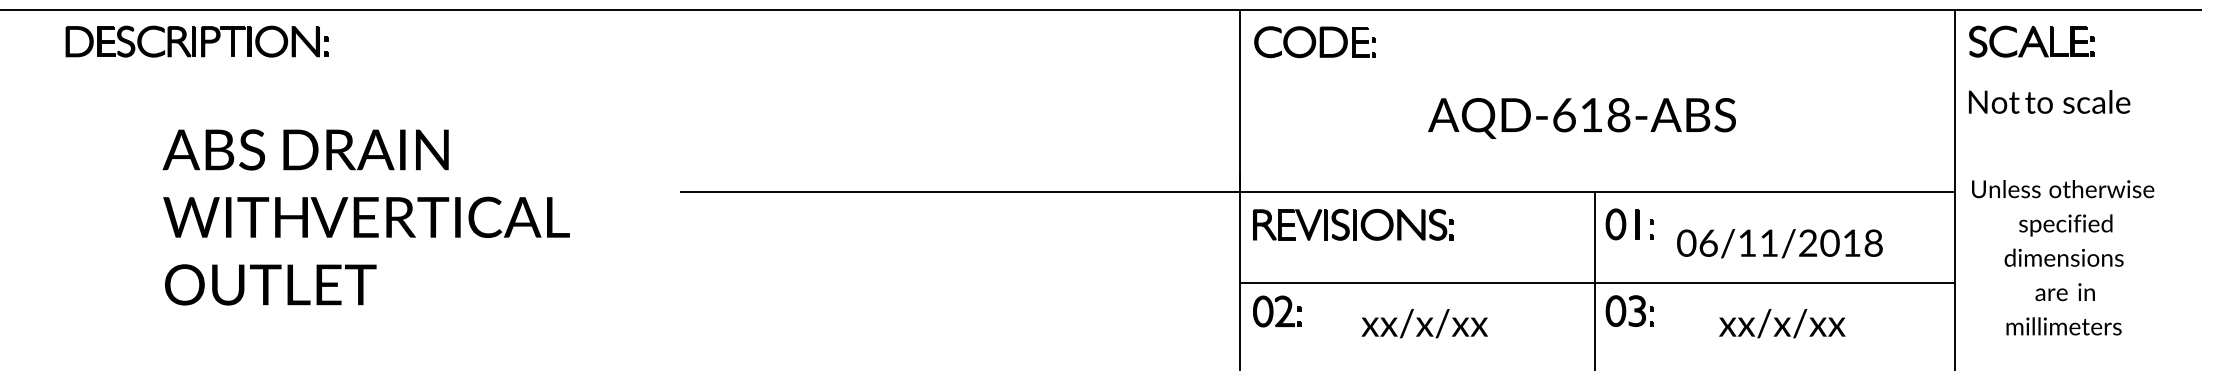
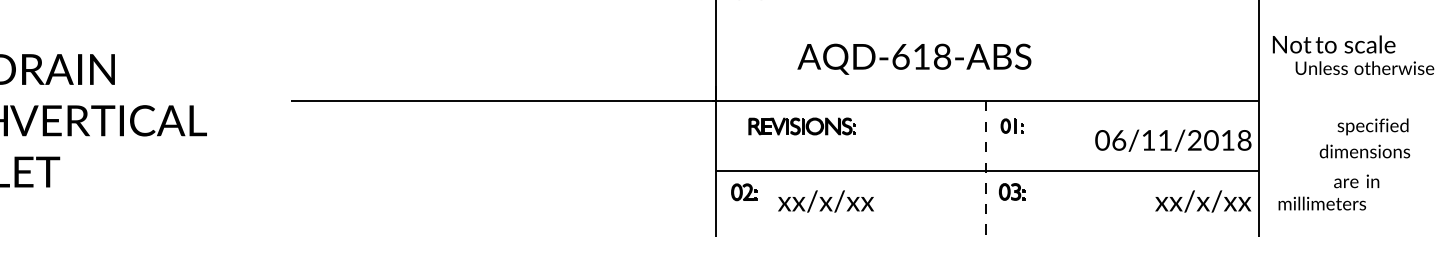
text: (2049, 101) -> (1334, 44), moved
text: (1581, 118) -> (913, 59), moved
text: (2063, 189) -> (1365, 68), moved
part: (1353, 224) -> (802, 126), size x0.7
part: (1629, 224) -> (1011, 126), size x0.6
text: (2065, 225) -> (1372, 126), moved
text: (1779, 243) -> (1173, 140), moved
text: (2063, 257) -> (1364, 151), moved
line: (1594, 281) -> (985, 169), solid -> dashed
text: (2064, 292) -> (1356, 181), moved
part: (1629, 310) -> (1011, 191), size x0.7
part: (1277, 311) -> (744, 192), size x0.7
text: (1424, 323) -> (825, 201), moved
text: (1782, 323) -> (1203, 201), moved
text: (2063, 326) -> (1321, 203), moved

